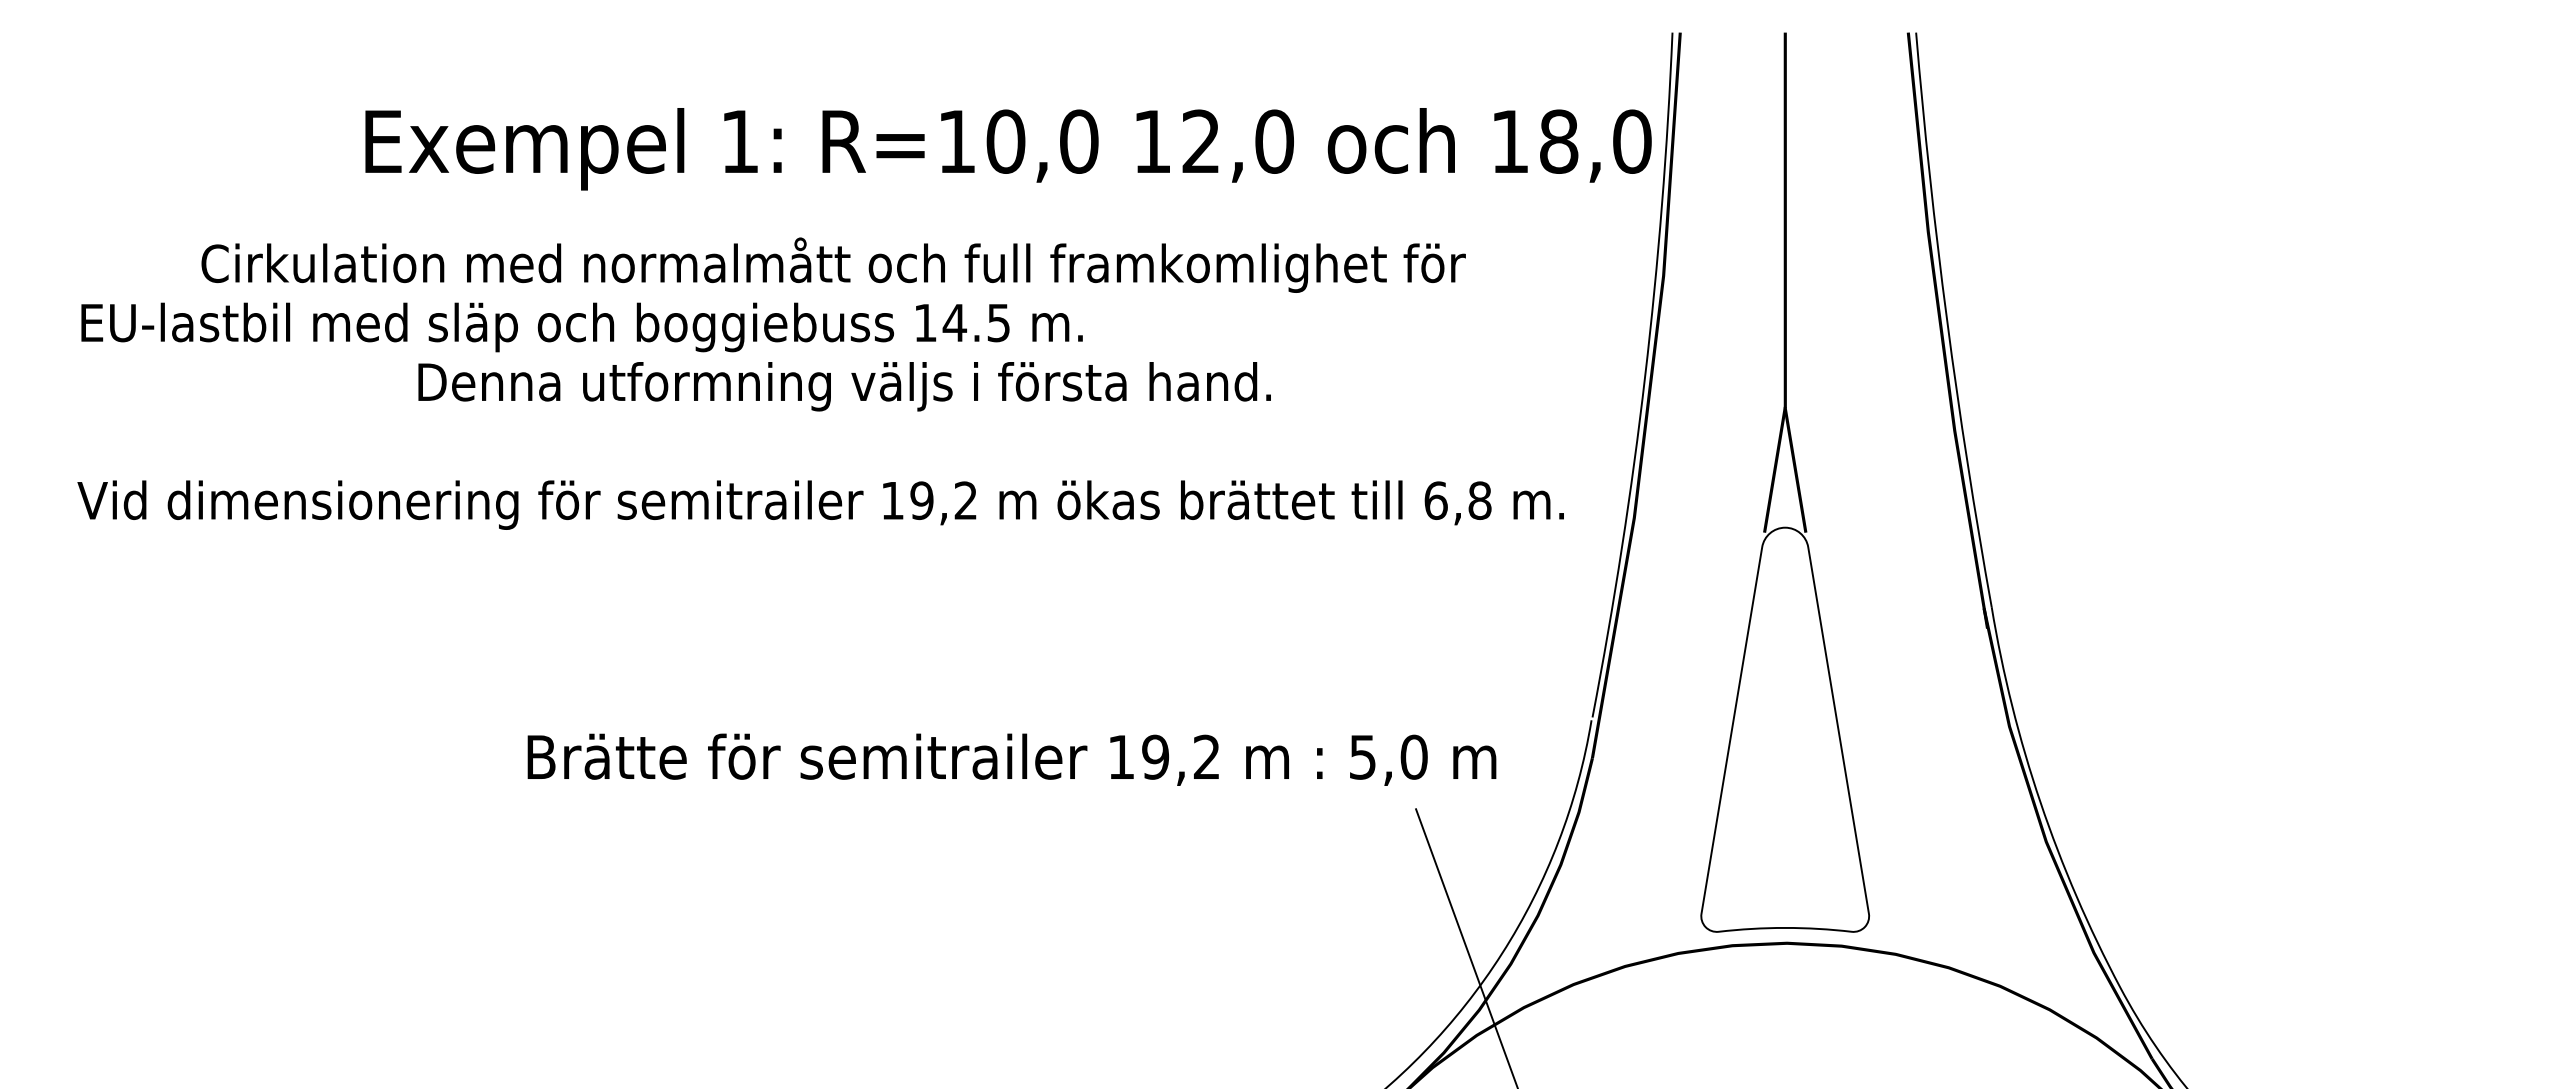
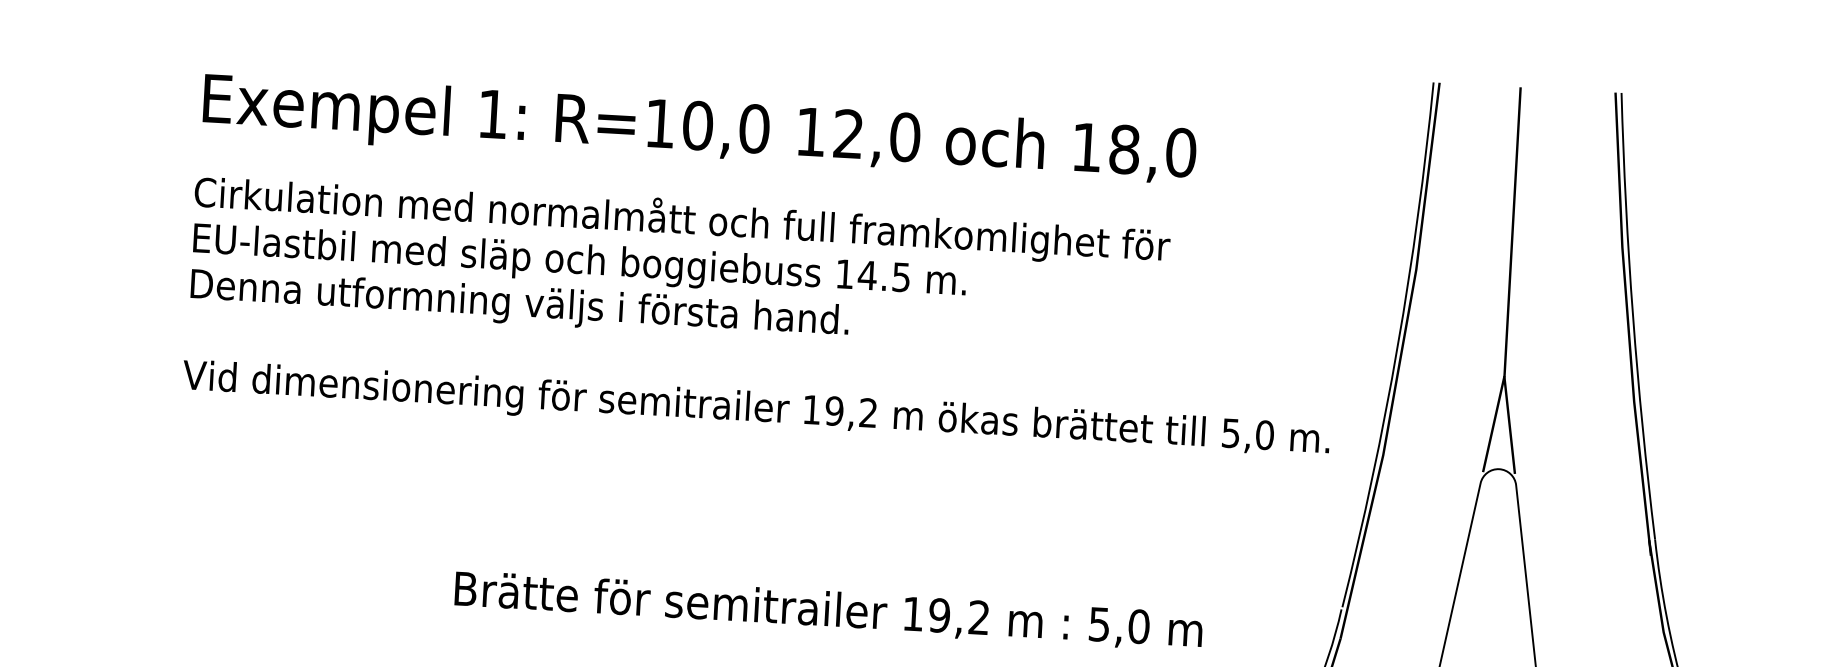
text: (1008, 149) -> (699, 131), moved
text: (833, 264) -> (682, 219), moved
text: (844, 386) -> (519, 305), moved
text: (1457, 500) -> (1247, 434), 6,8 -> 5,0
text: (1011, 759) -> (828, 611), moved

